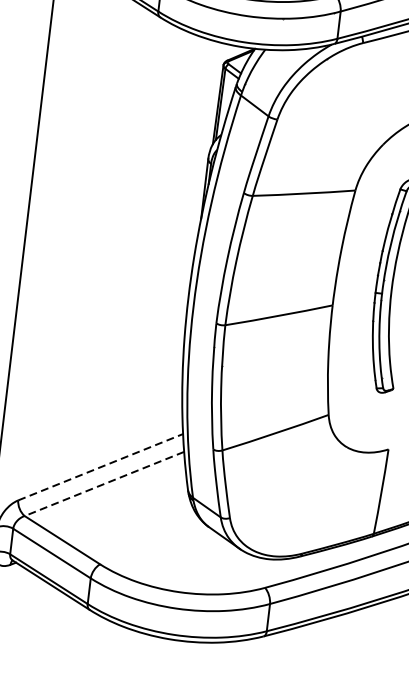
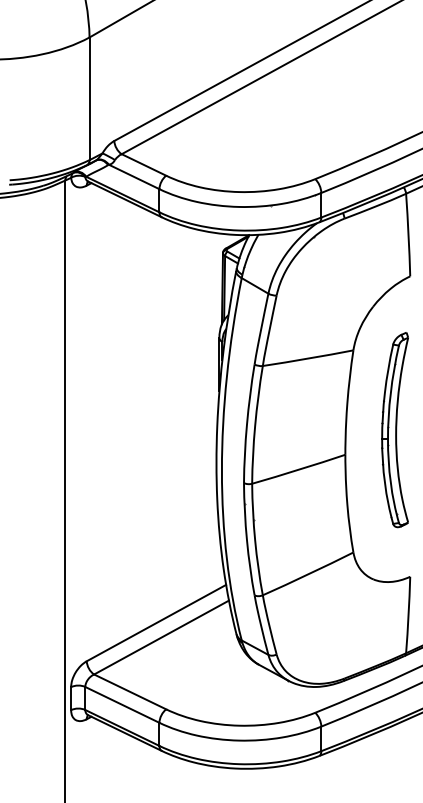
line: (100, 466) -> (156, 622), dashed -> solid
line: (104, 483) -> (161, 637), dashed -> solid

